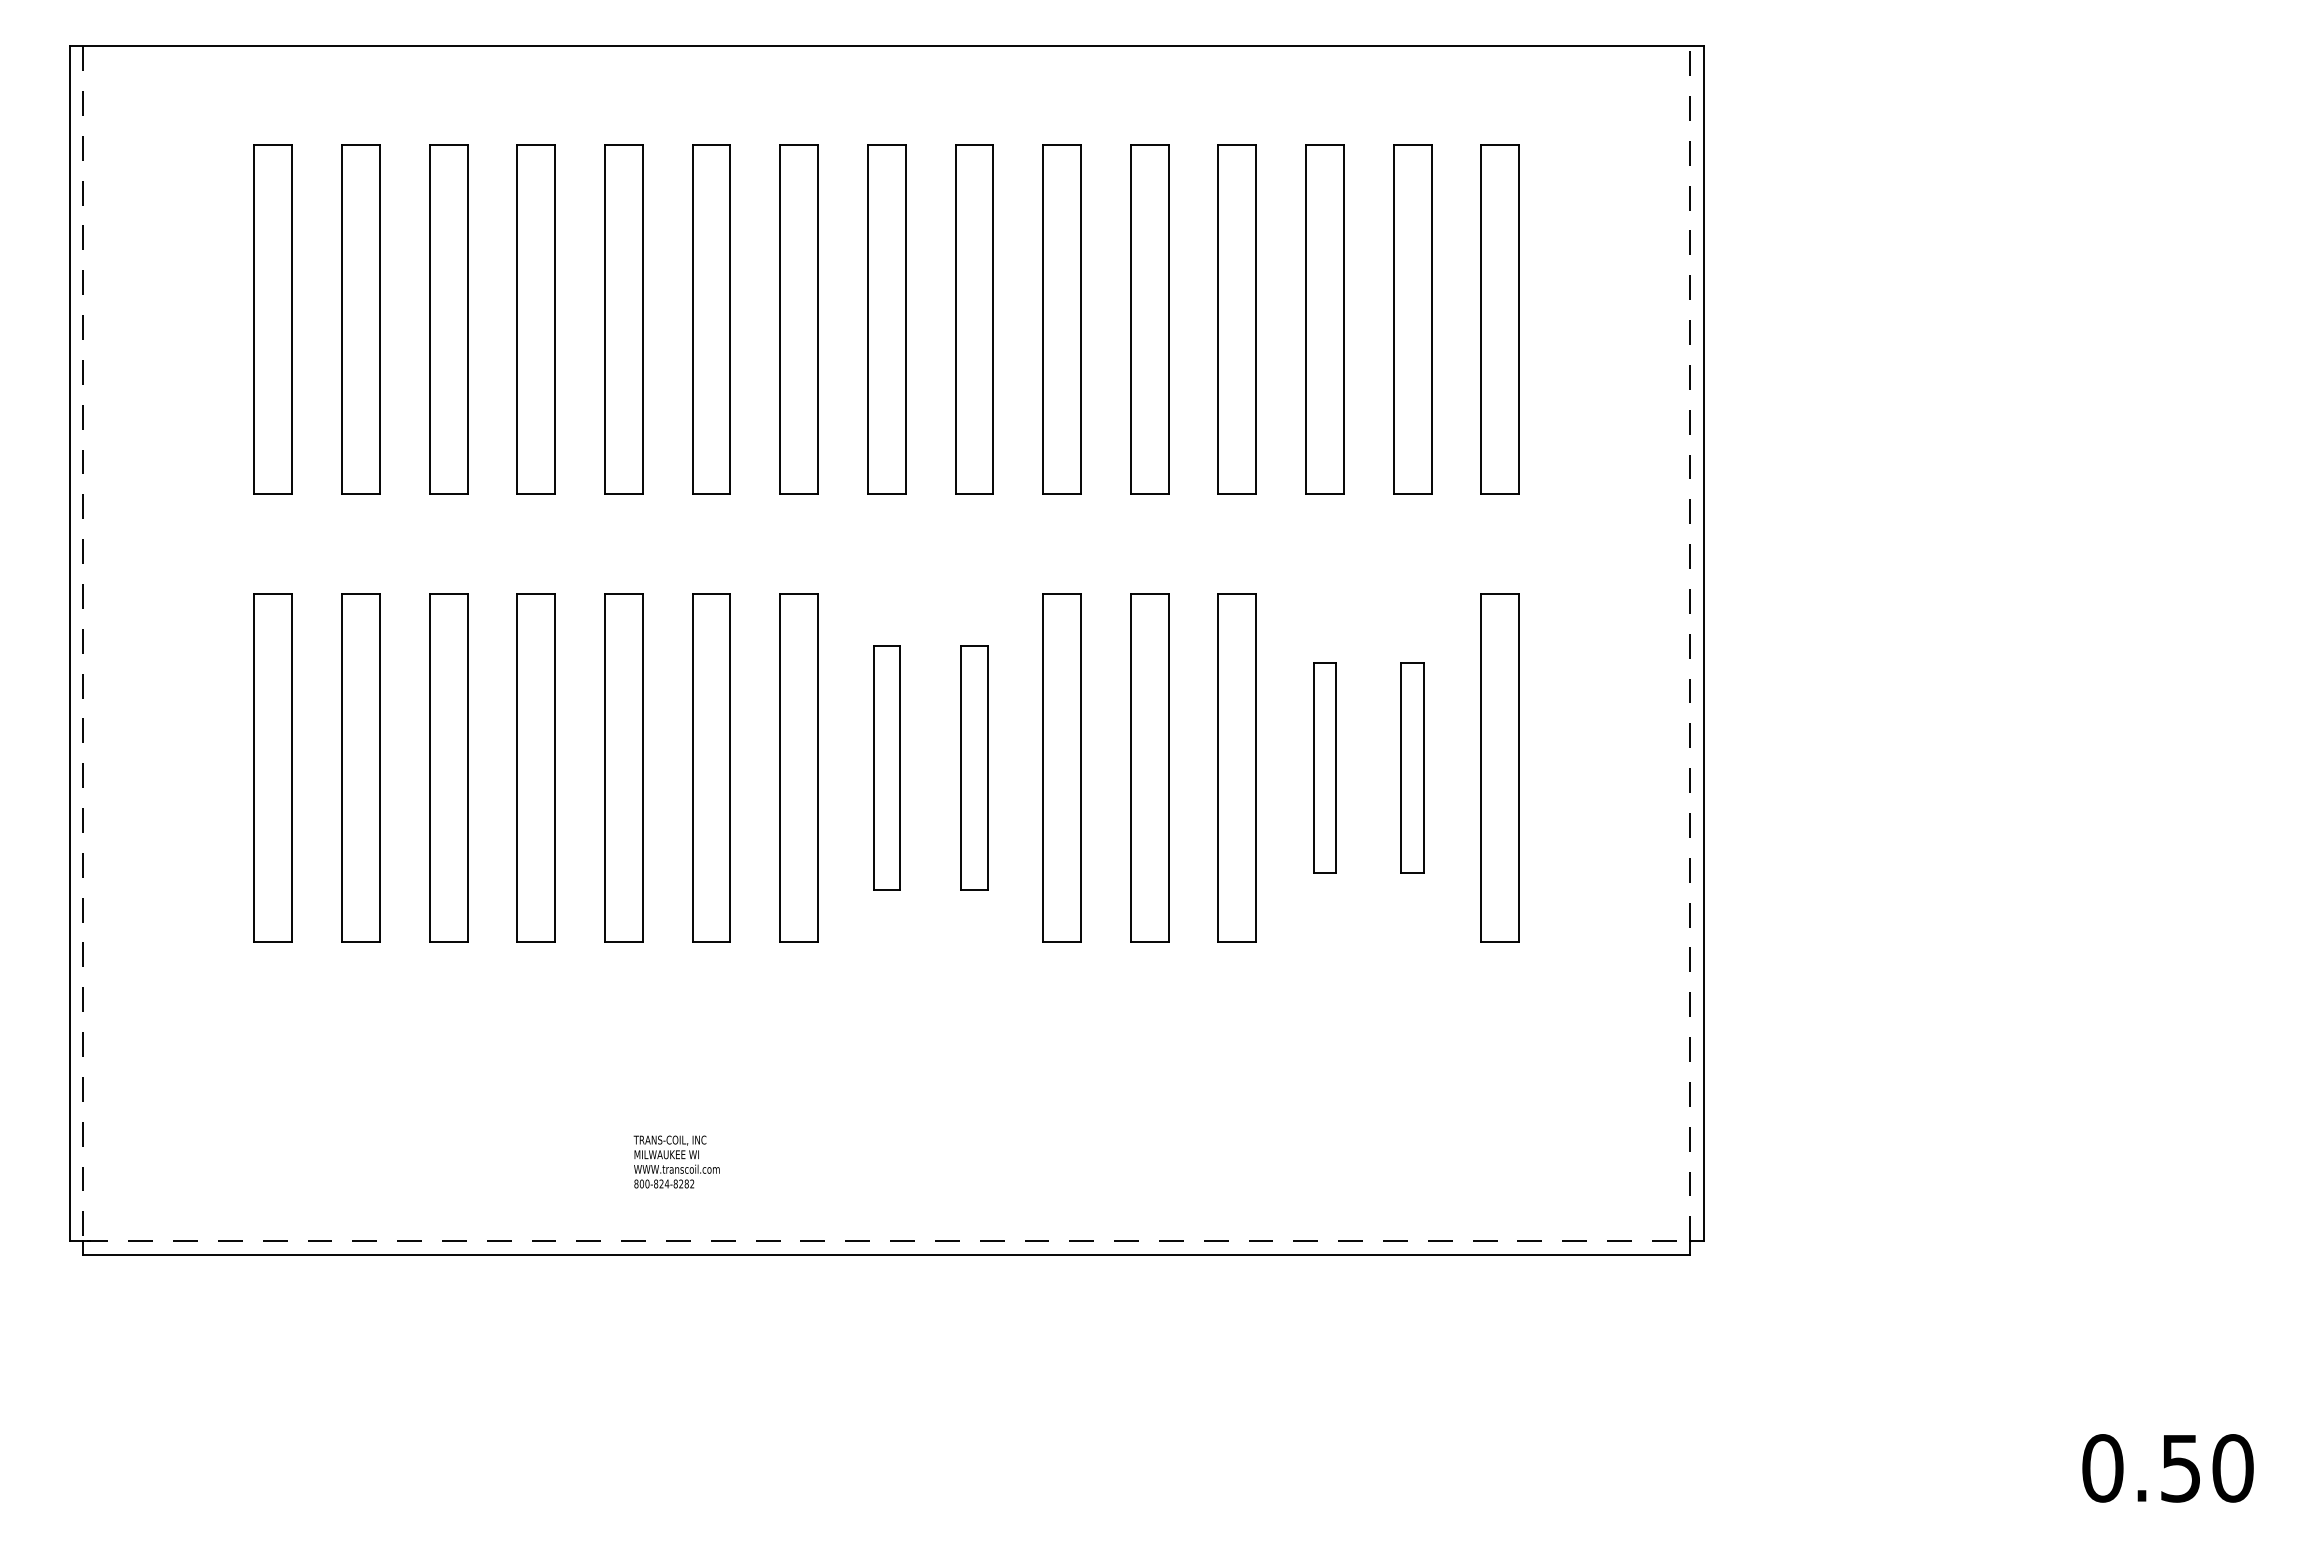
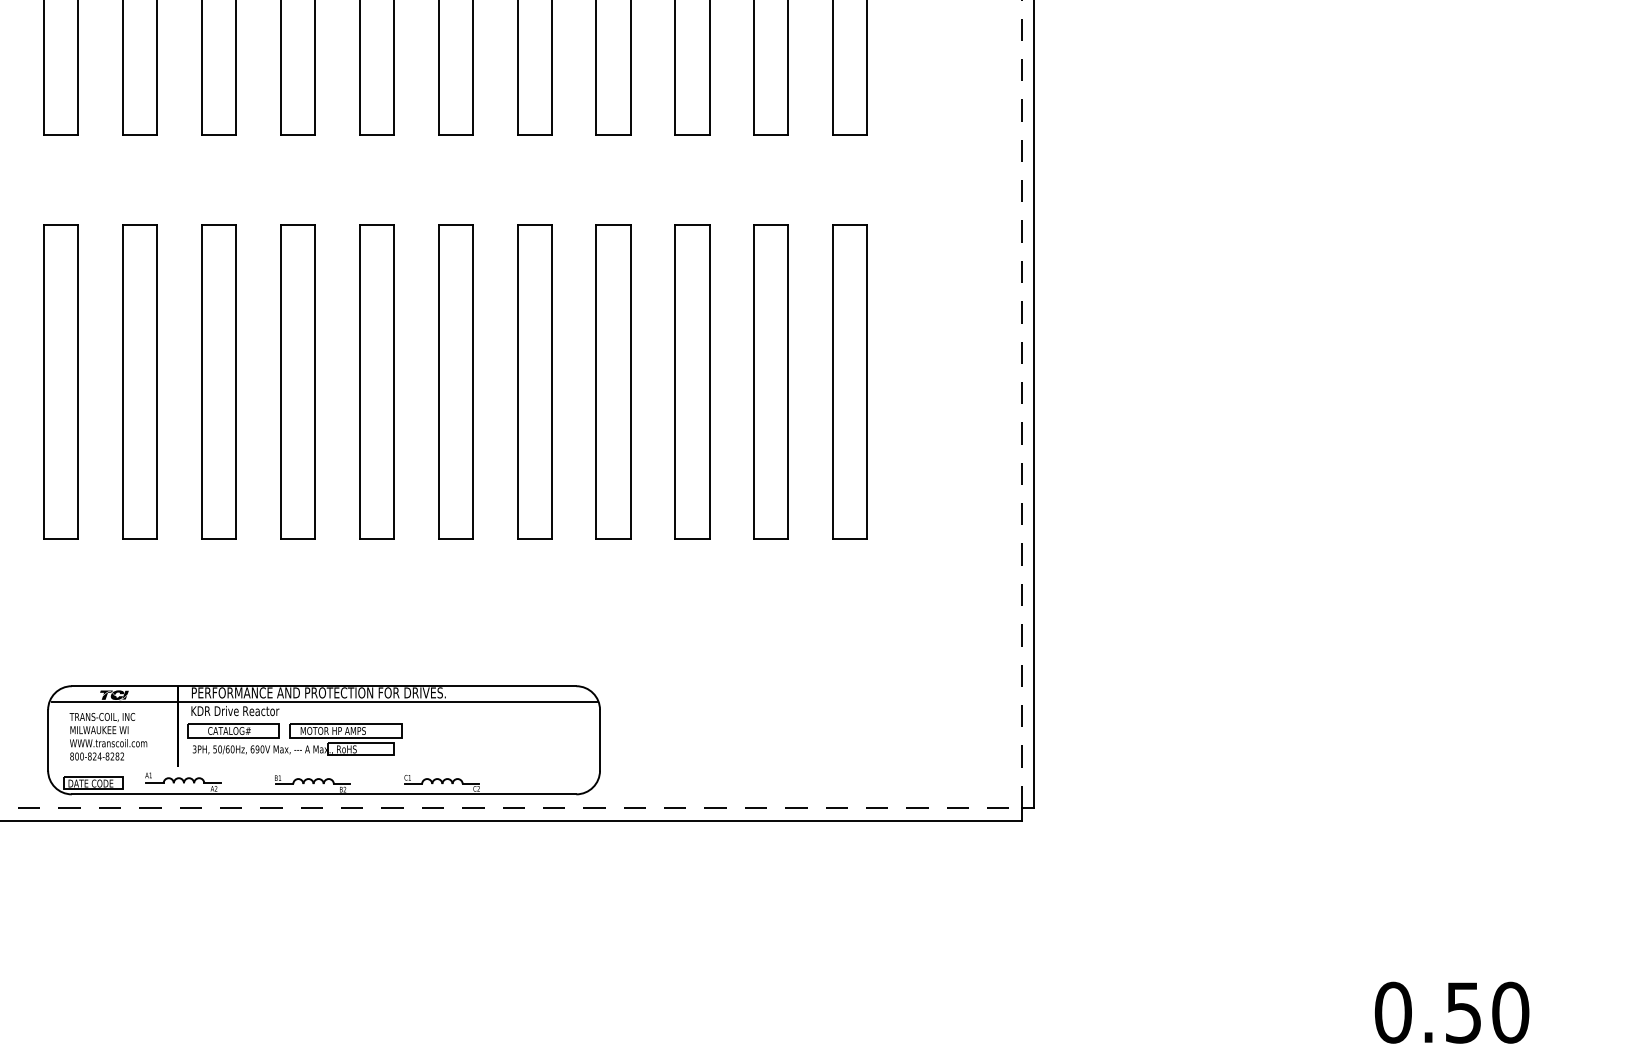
part: (886, 767) -> (297, 381), size x1.43
part: (974, 767) -> (376, 381), size x1.43
part: (1324, 767) -> (692, 381), size x1.67
part: (1412, 767) -> (771, 381), size x1.67
part: (916, 1165) -> (324, 739), added

